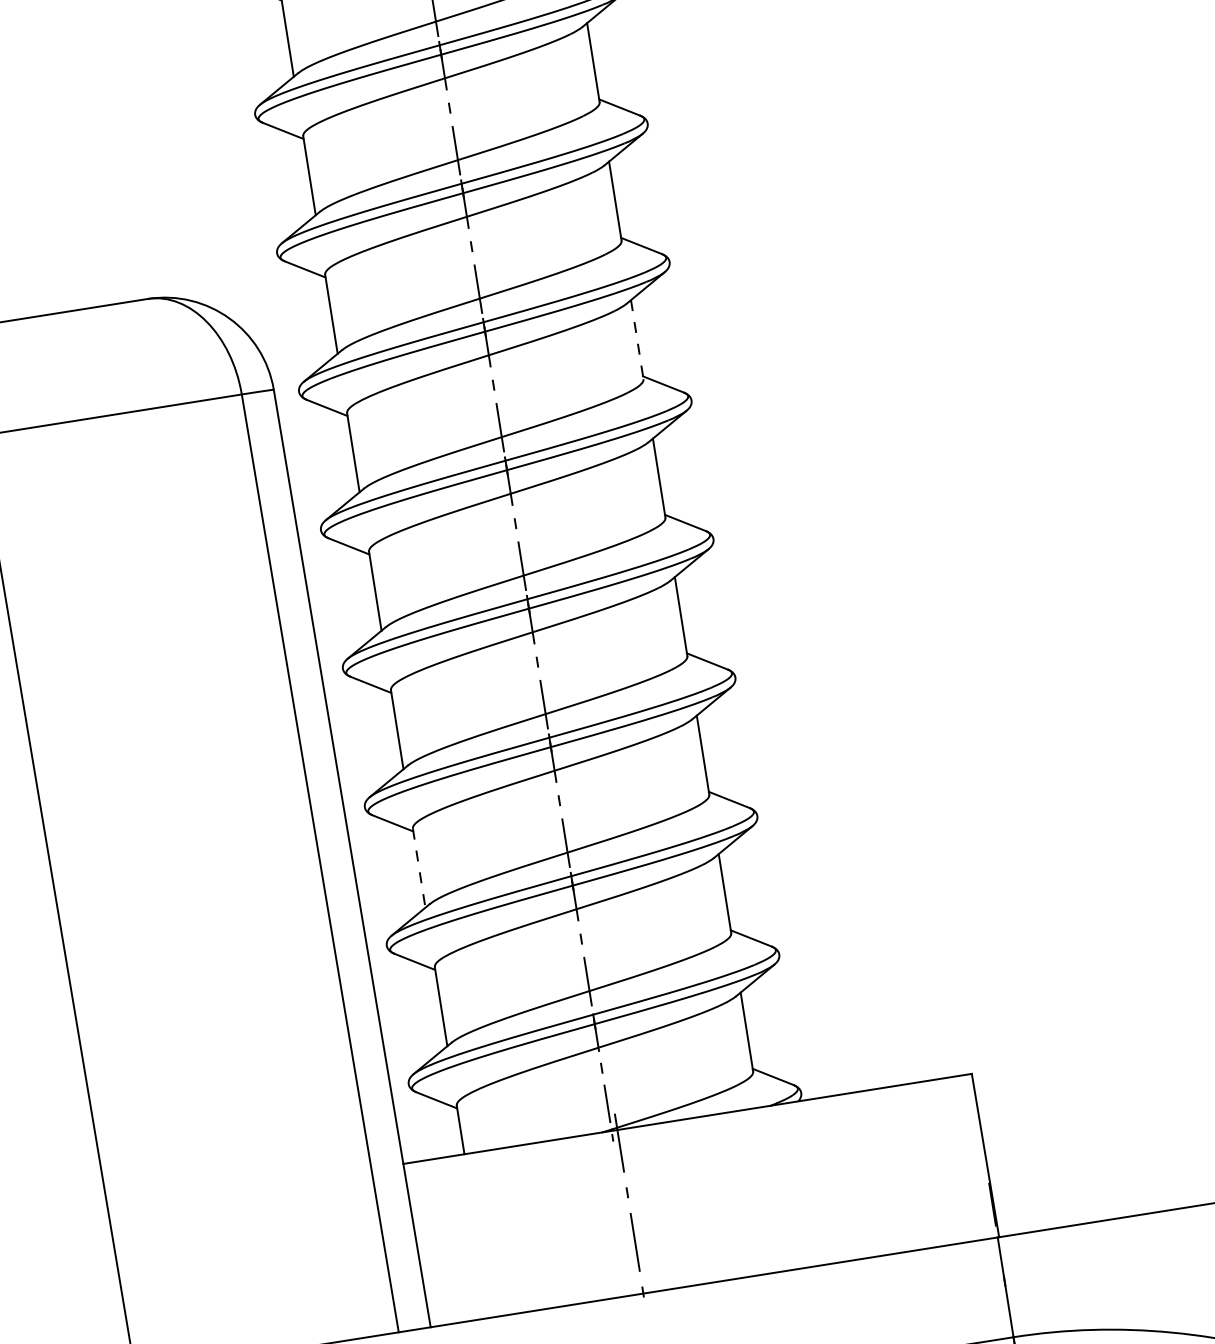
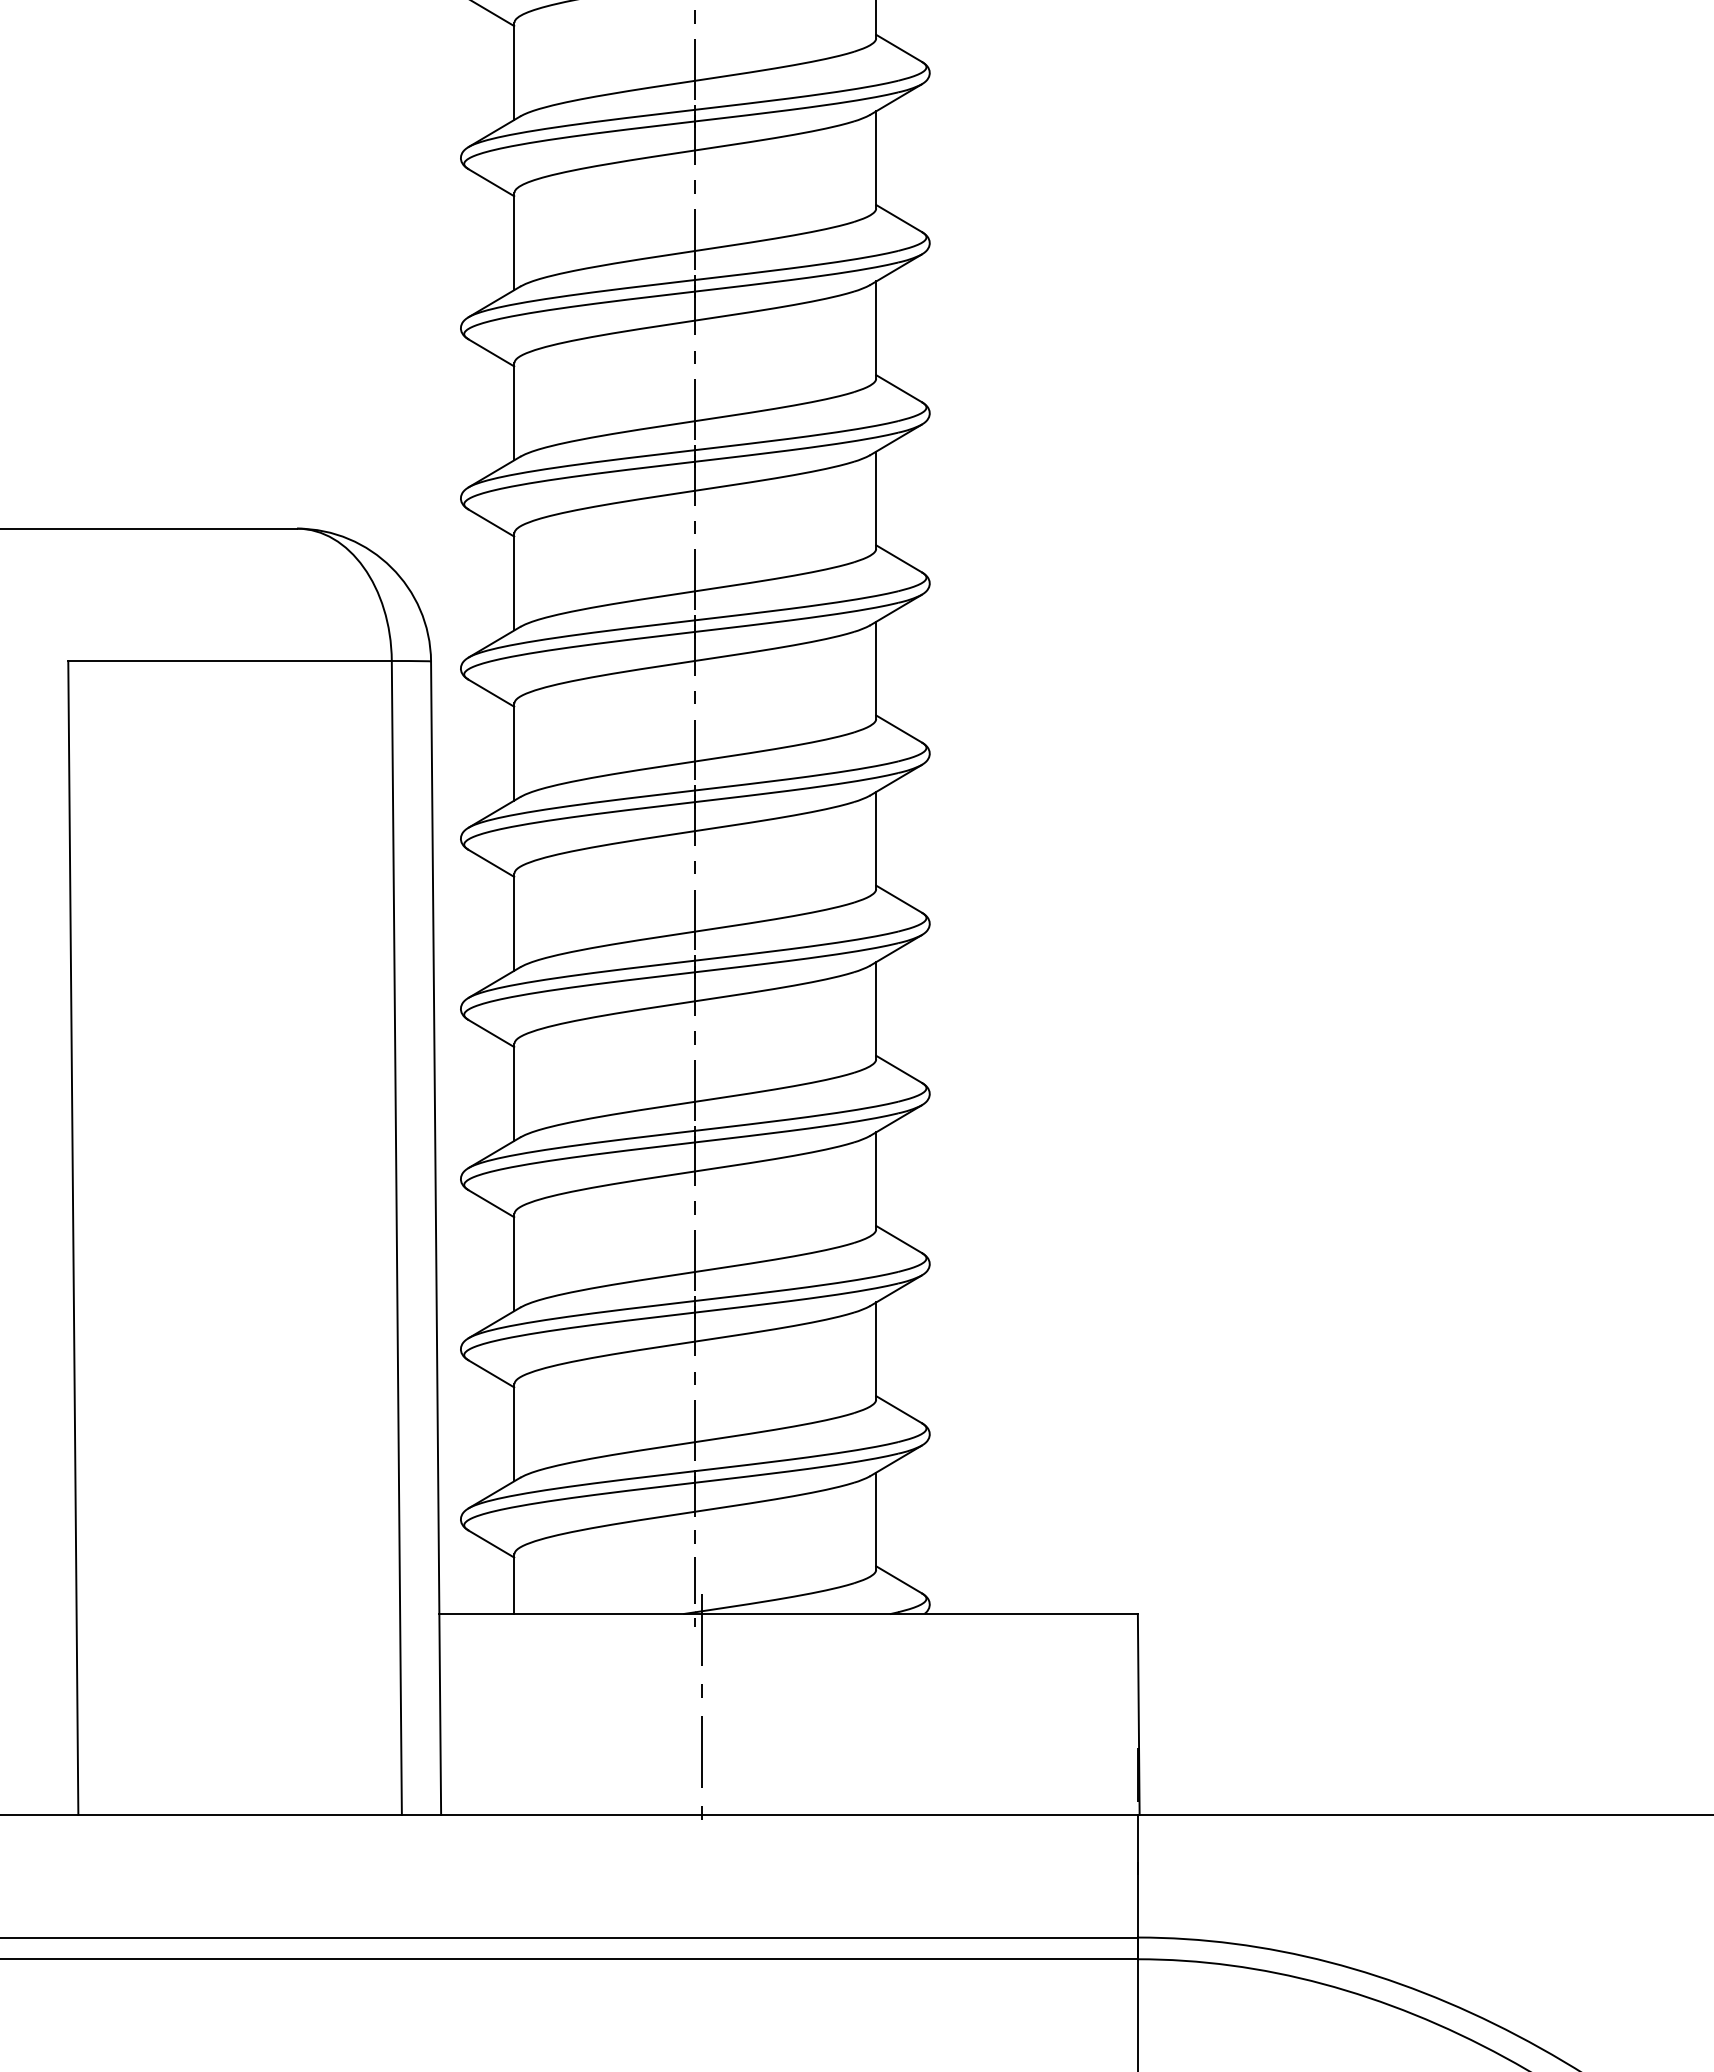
line: (637, 339) -> (876, 670), dashed -> solid
line: (419, 868) -> (514, 1262), dashed -> solid

